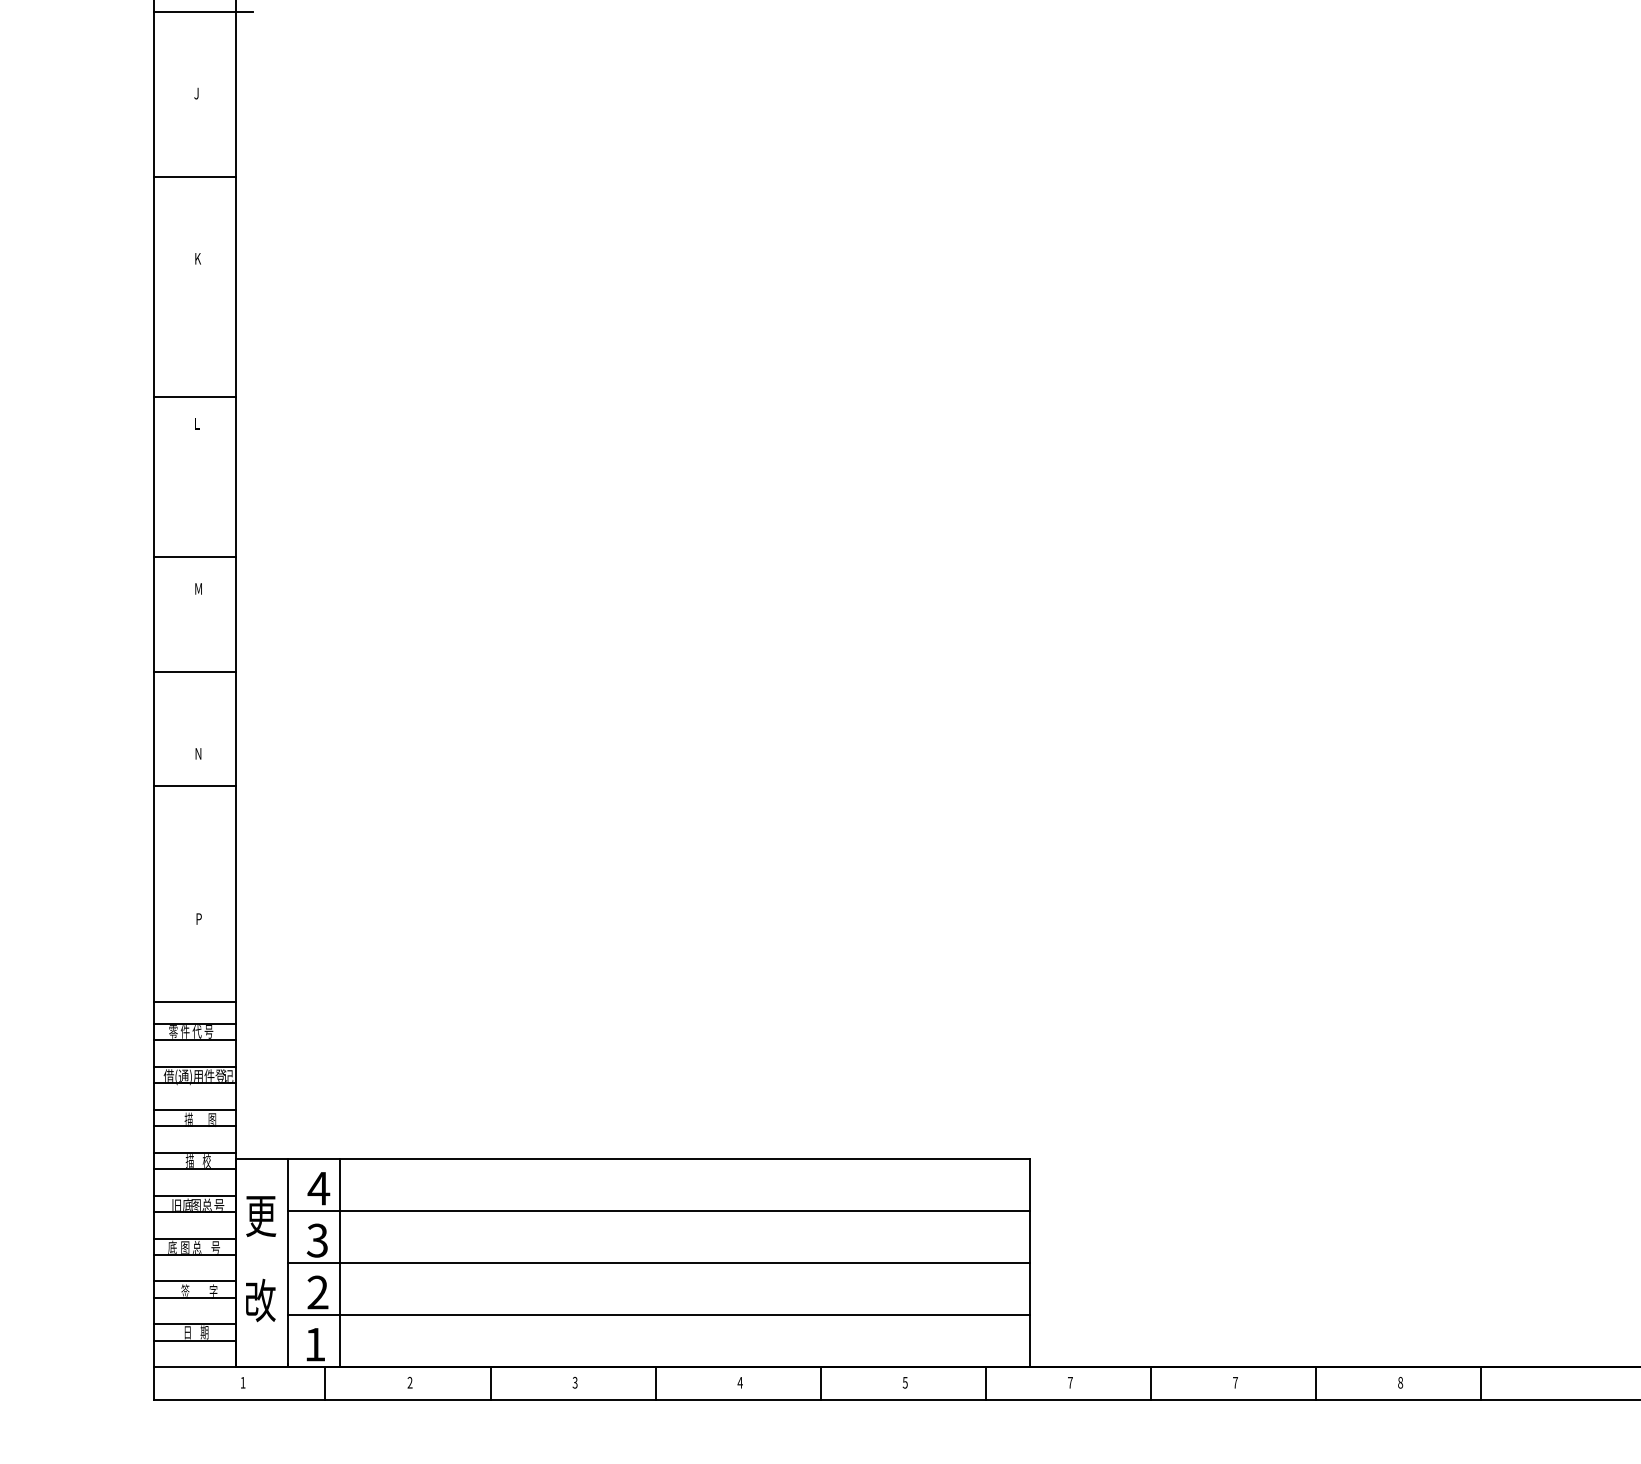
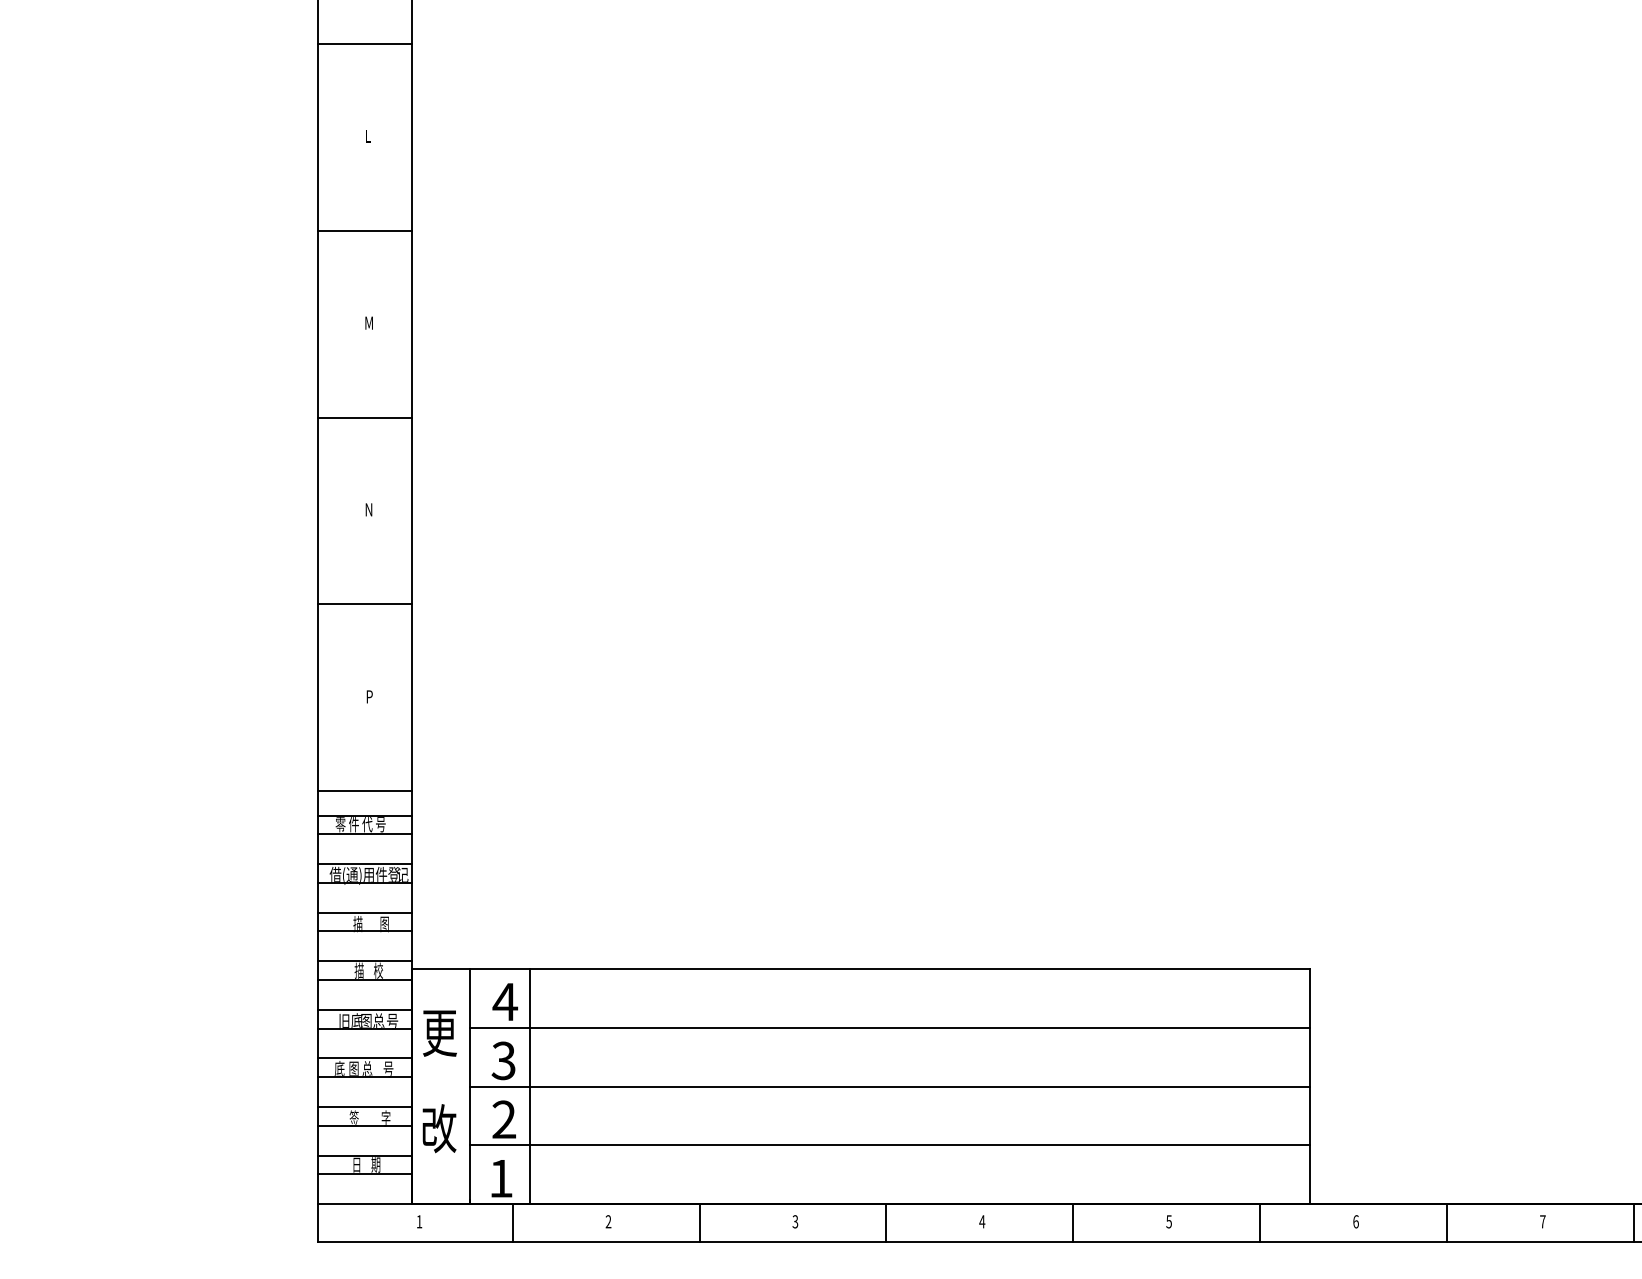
line: (194, 397) -> (364, 44), moved
line: (194, 557) -> (364, 230), moved
line: (194, 786) -> (364, 604), moved
text: (1070, 1382) -> (1356, 1221), 7 -> 6

